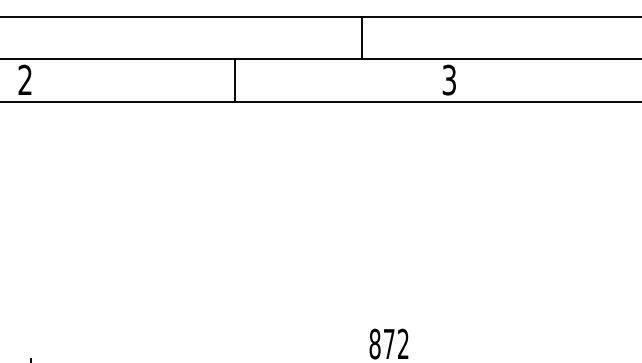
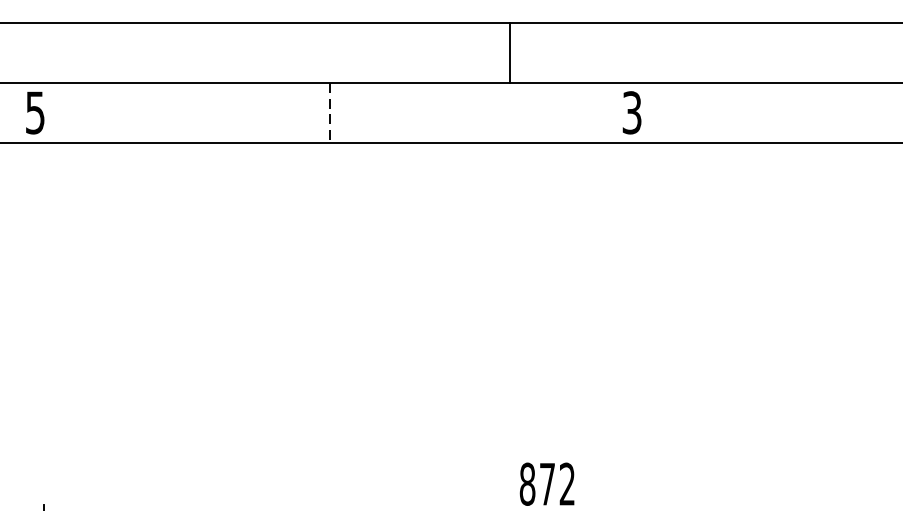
text: (24, 79) -> (34, 111), 2 -> 5
line: (234, 80) -> (329, 113), solid -> dashed

